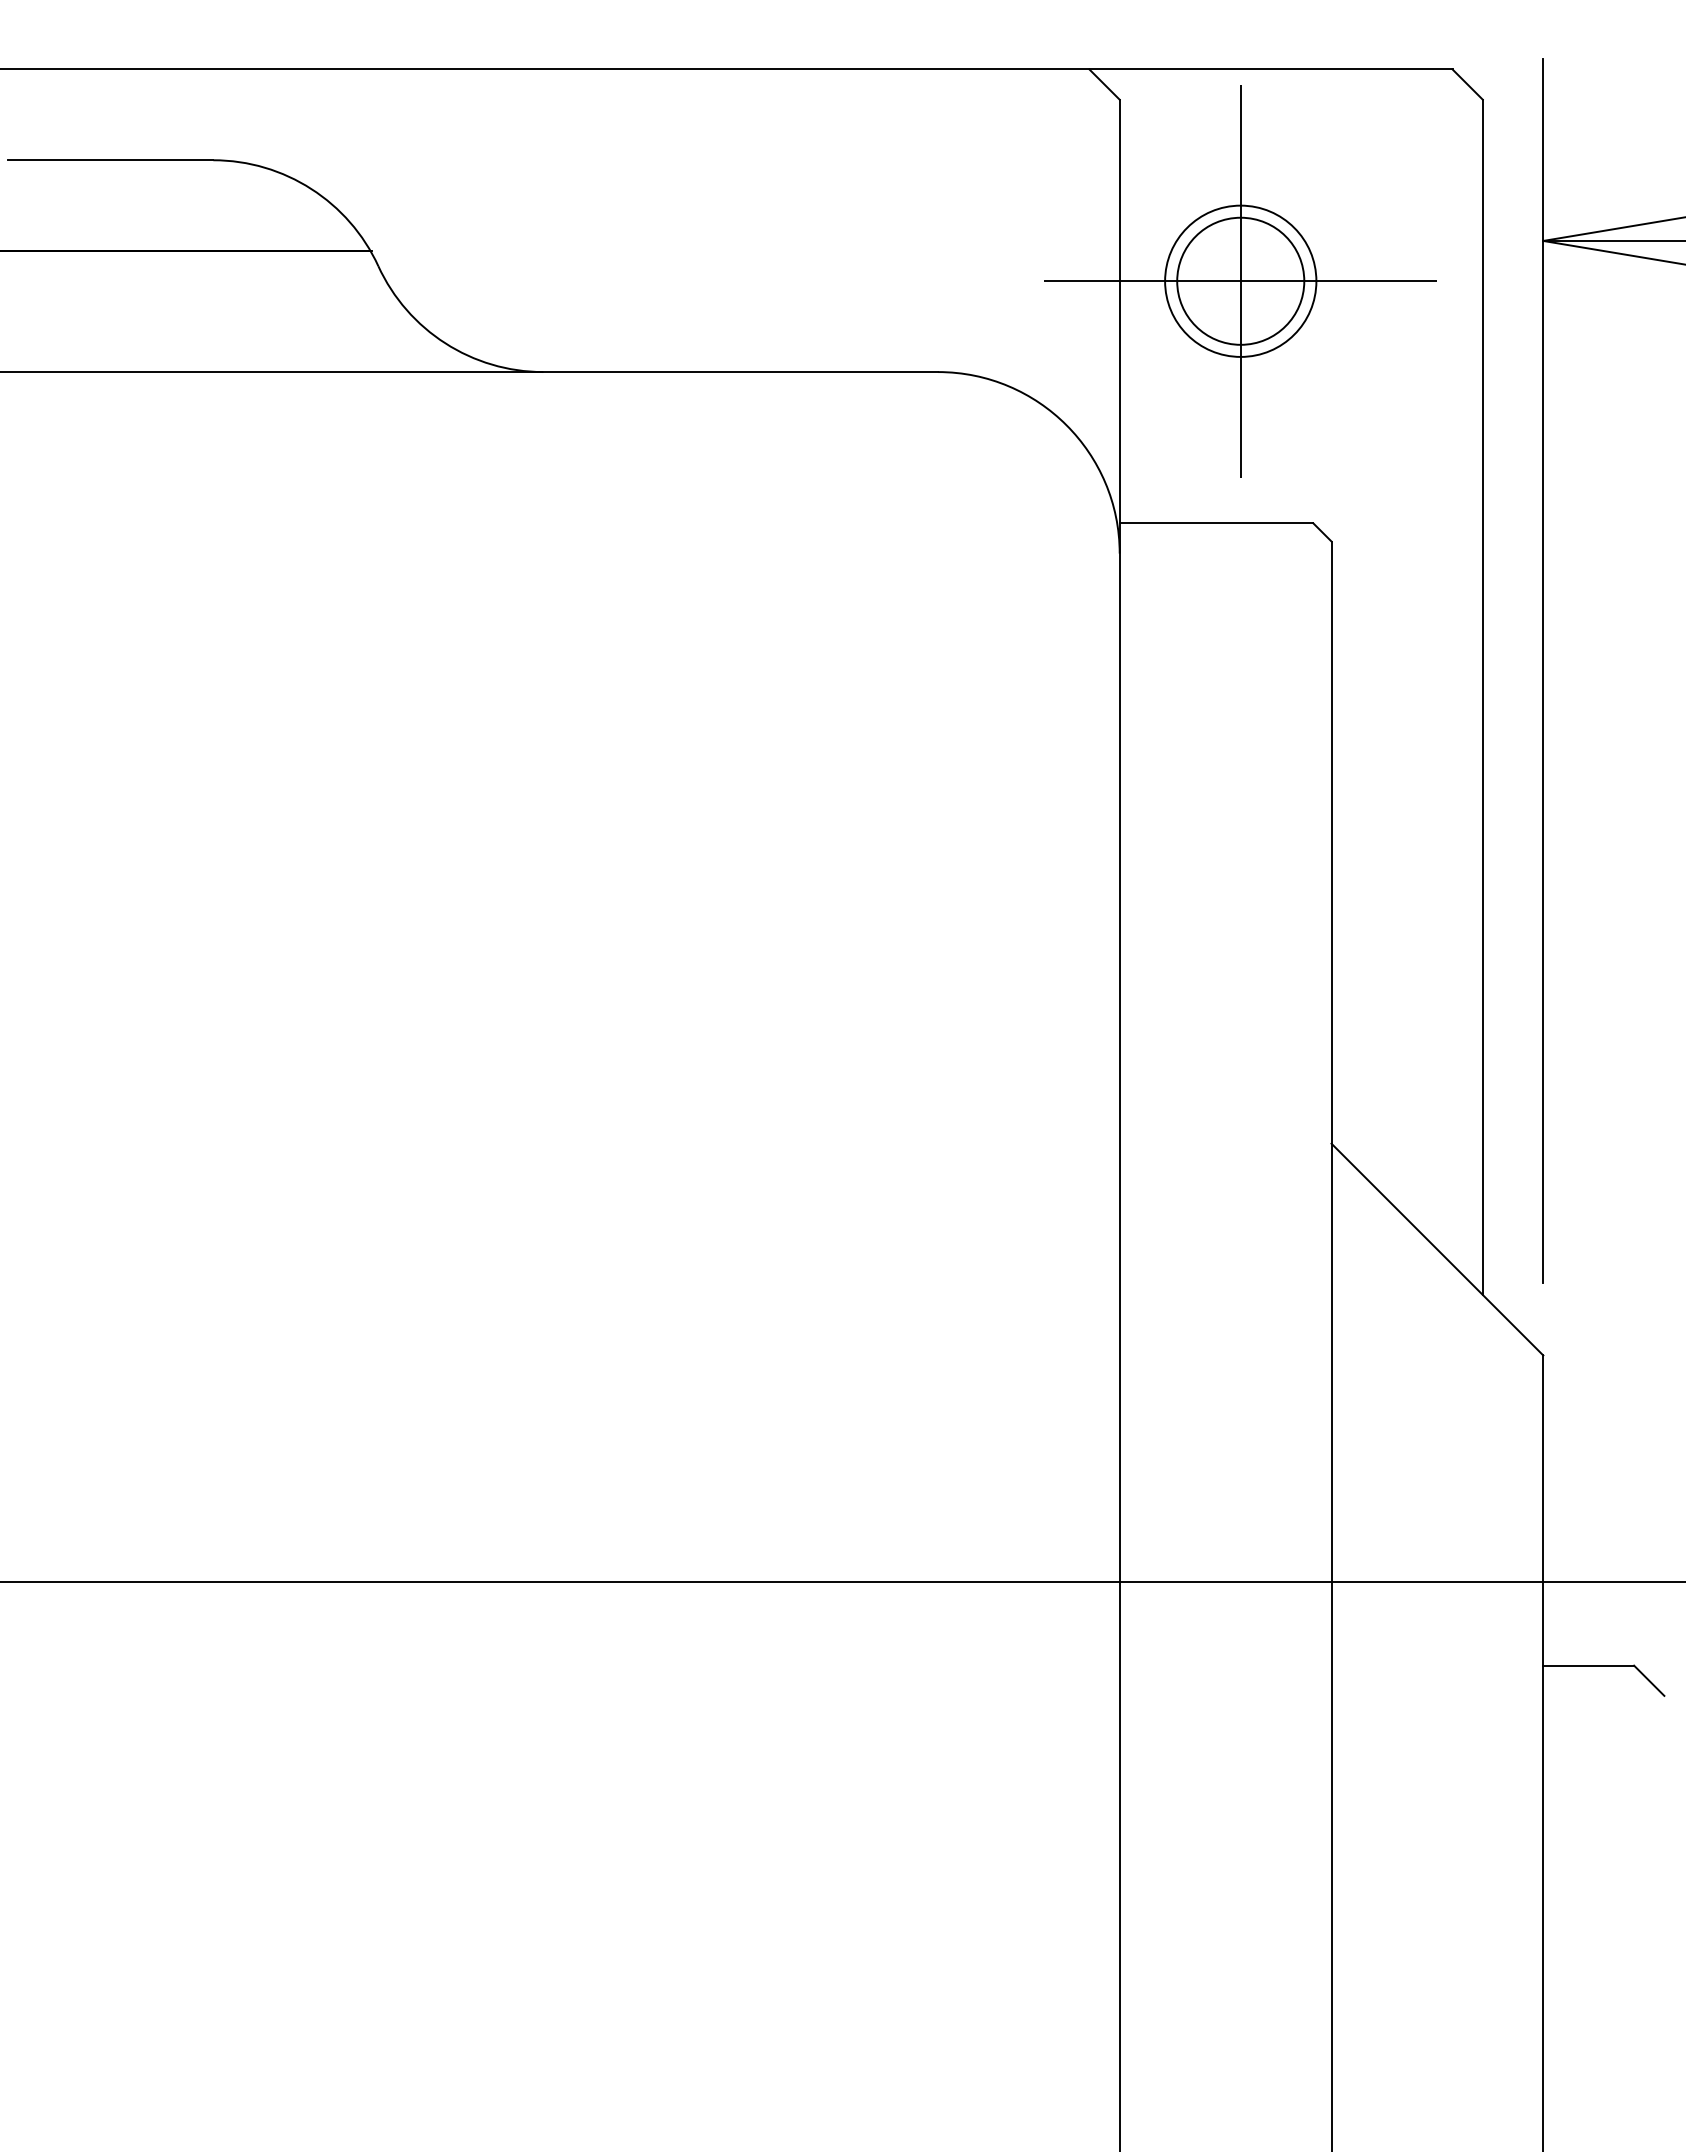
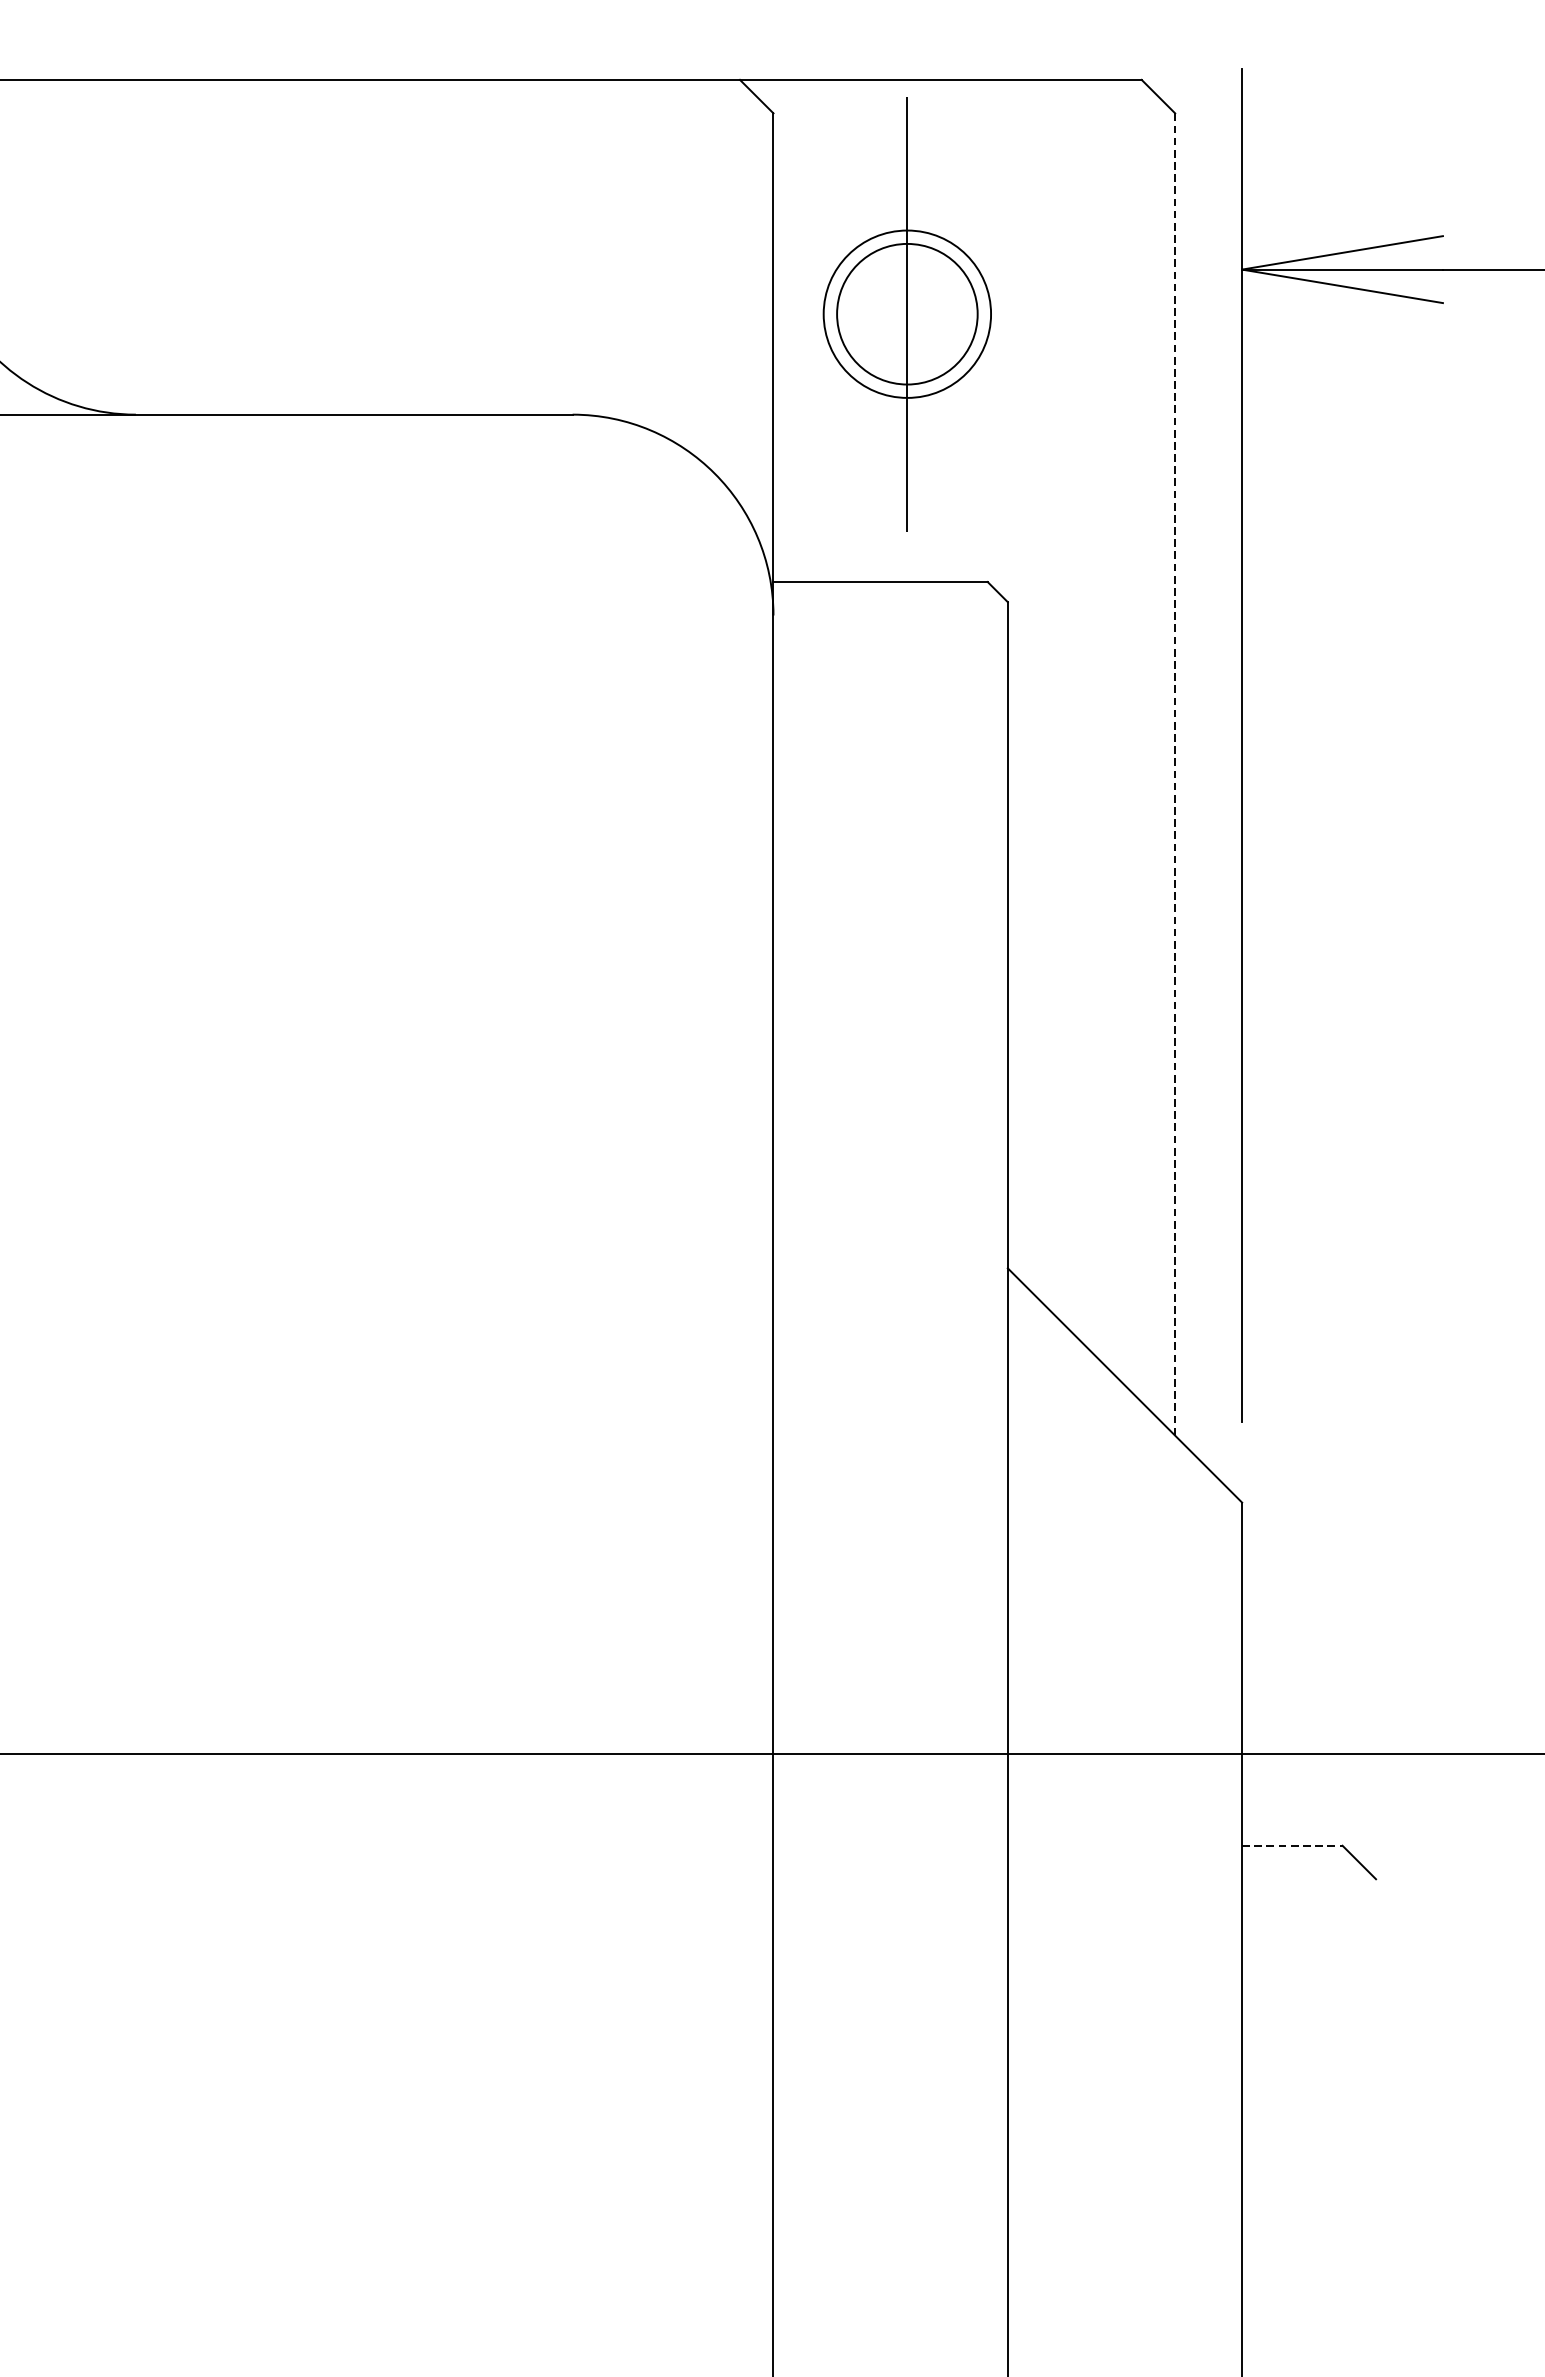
line: (1240, 281) -> (907, 314), removed
line: (1482, 697) -> (1174, 774), solid -> dashed
line: (1589, 1665) -> (1293, 1845), solid -> dashed

